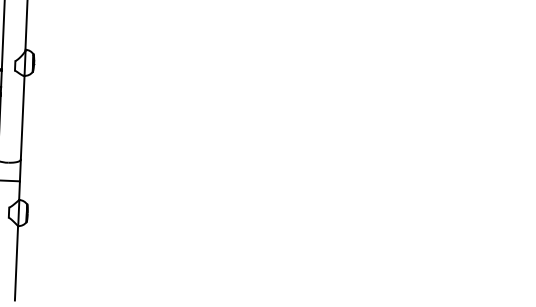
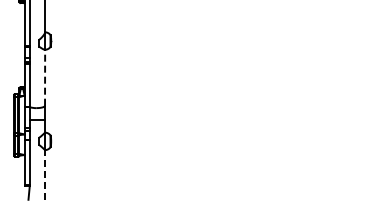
line: (23, 117) -> (45, 77), solid -> dashed
line: (17, 262) -> (45, 174), solid -> dashed

